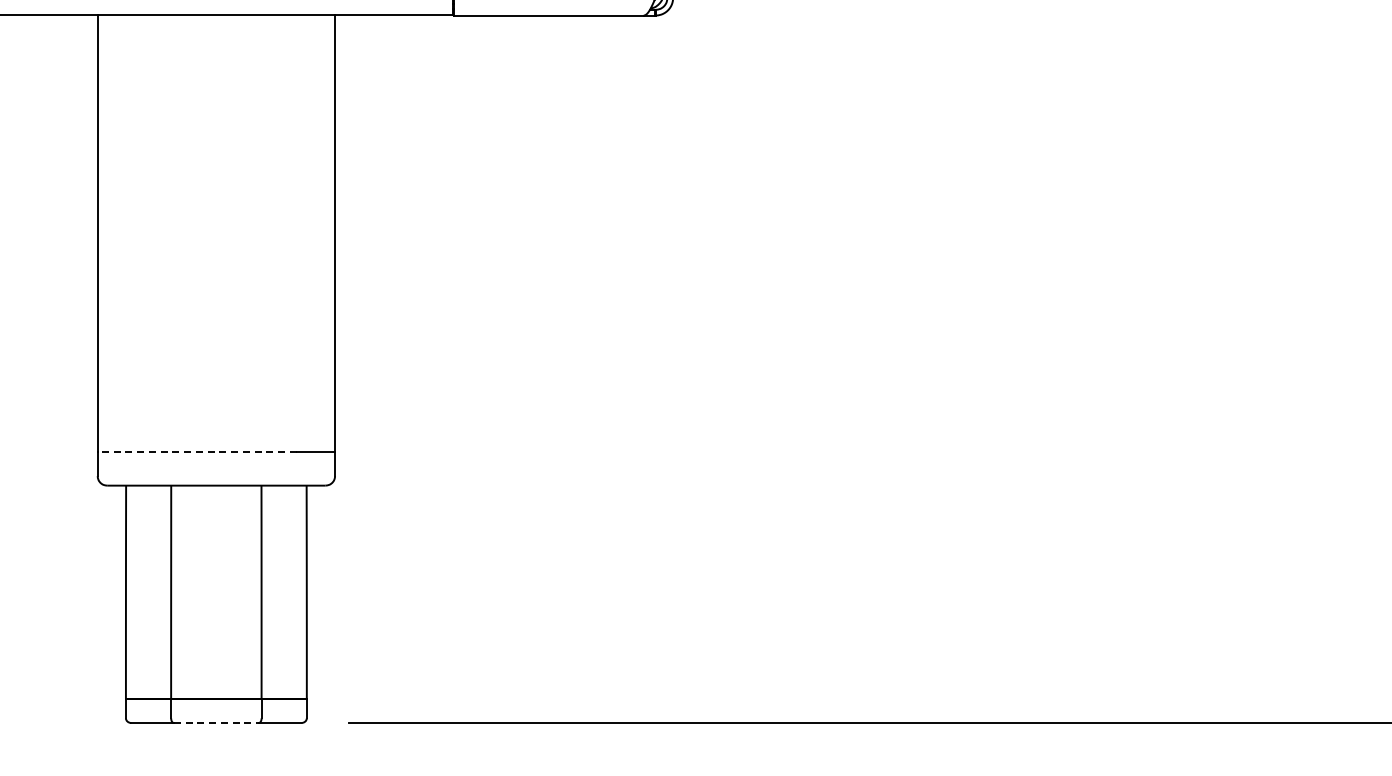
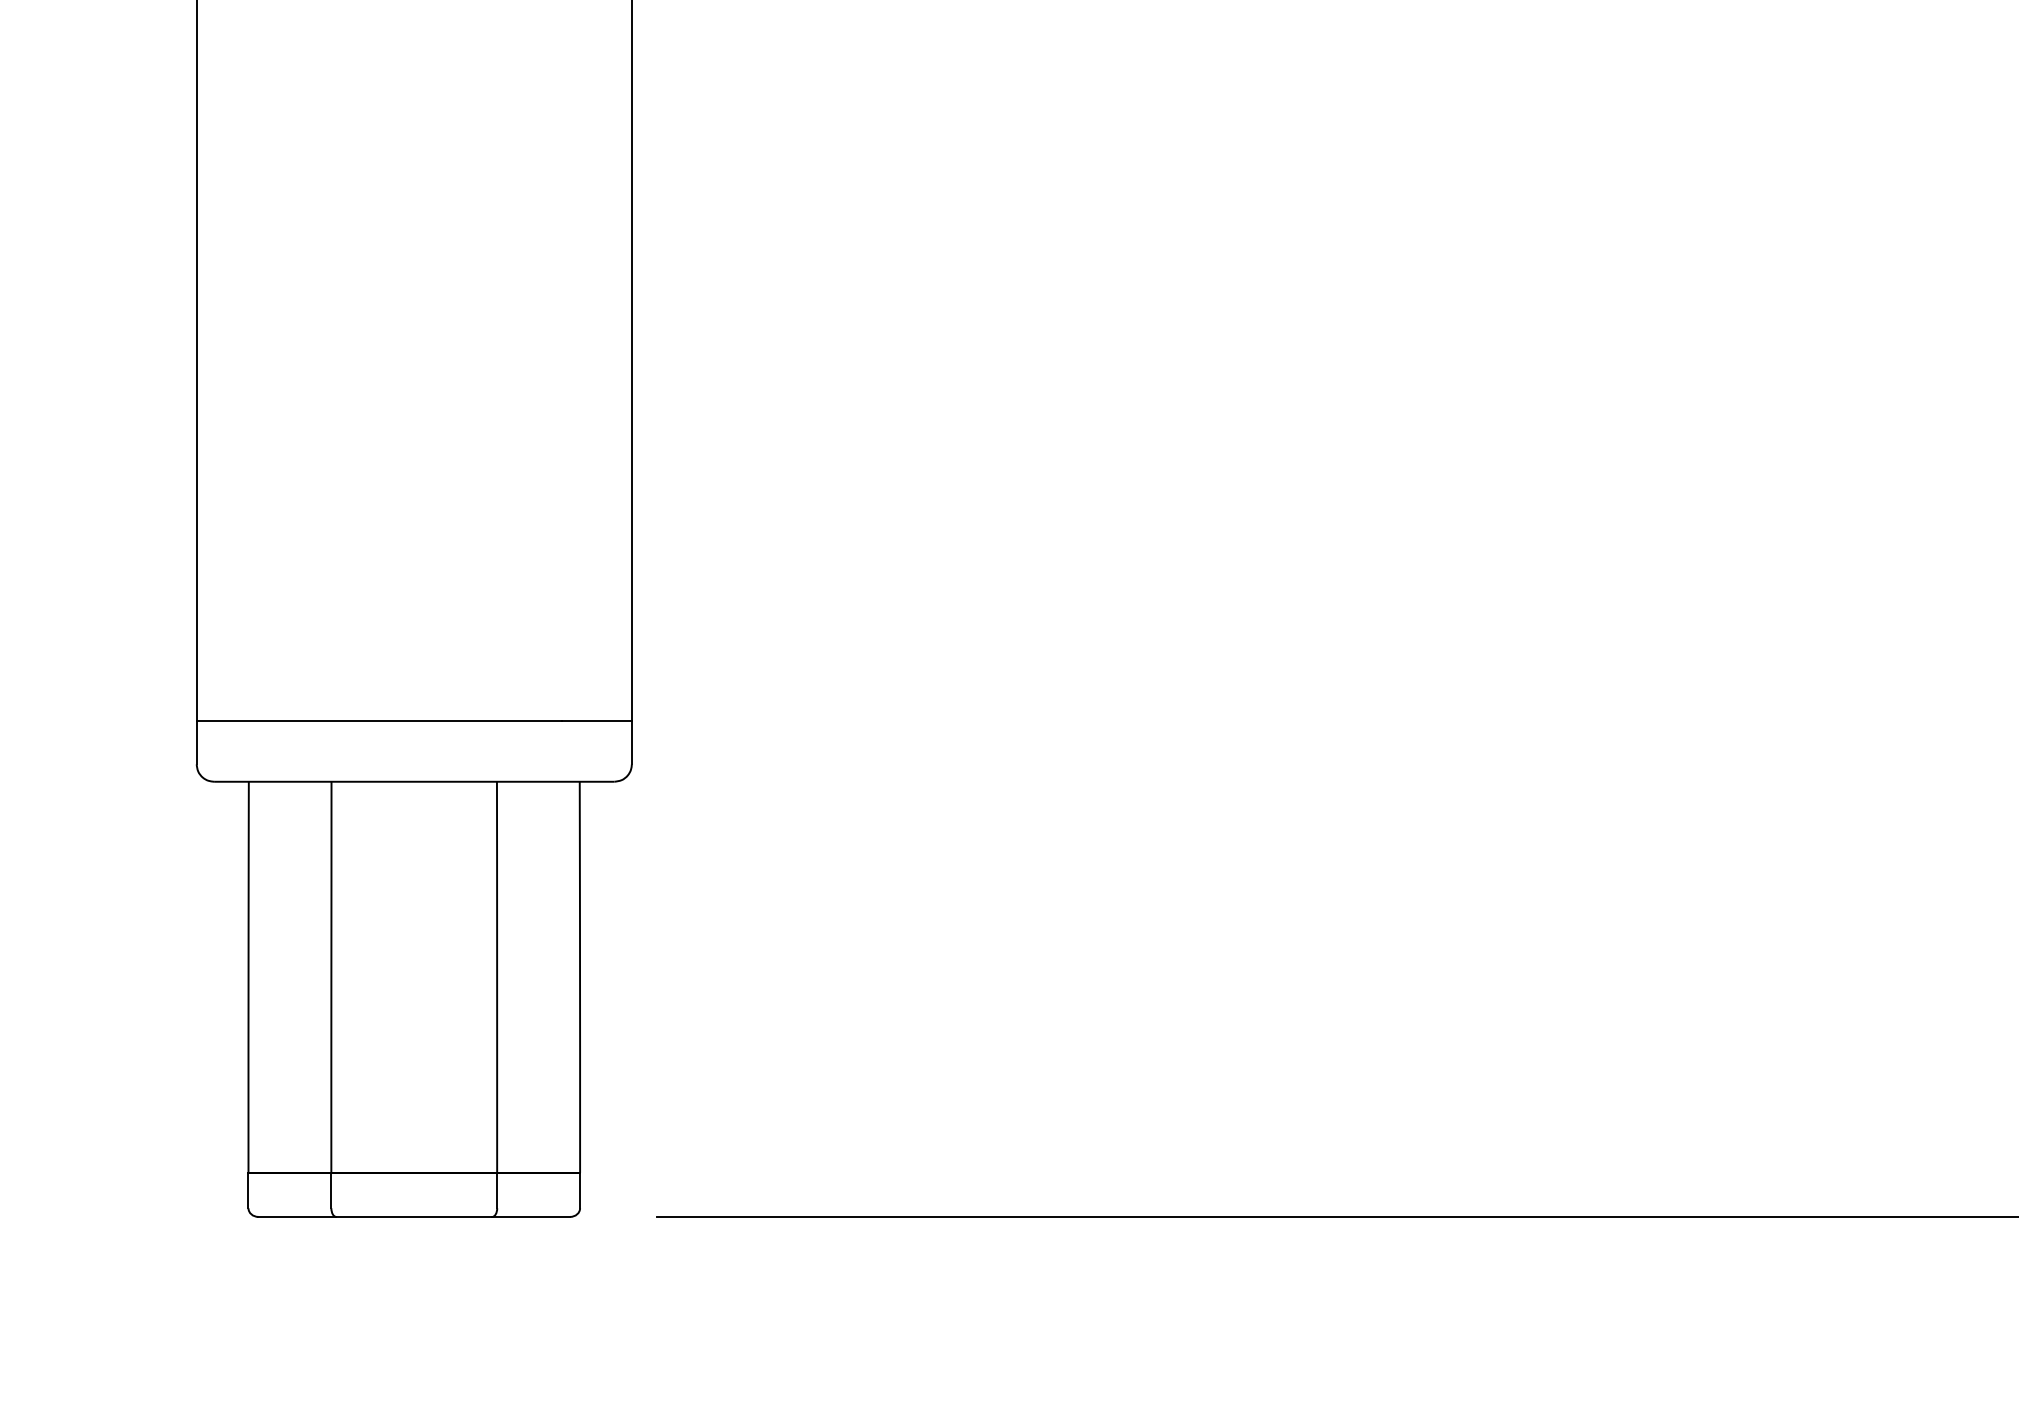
line: (197, 452) -> (379, 721), dashed -> solid
line: (216, 723) -> (414, 1217), dashed -> solid

